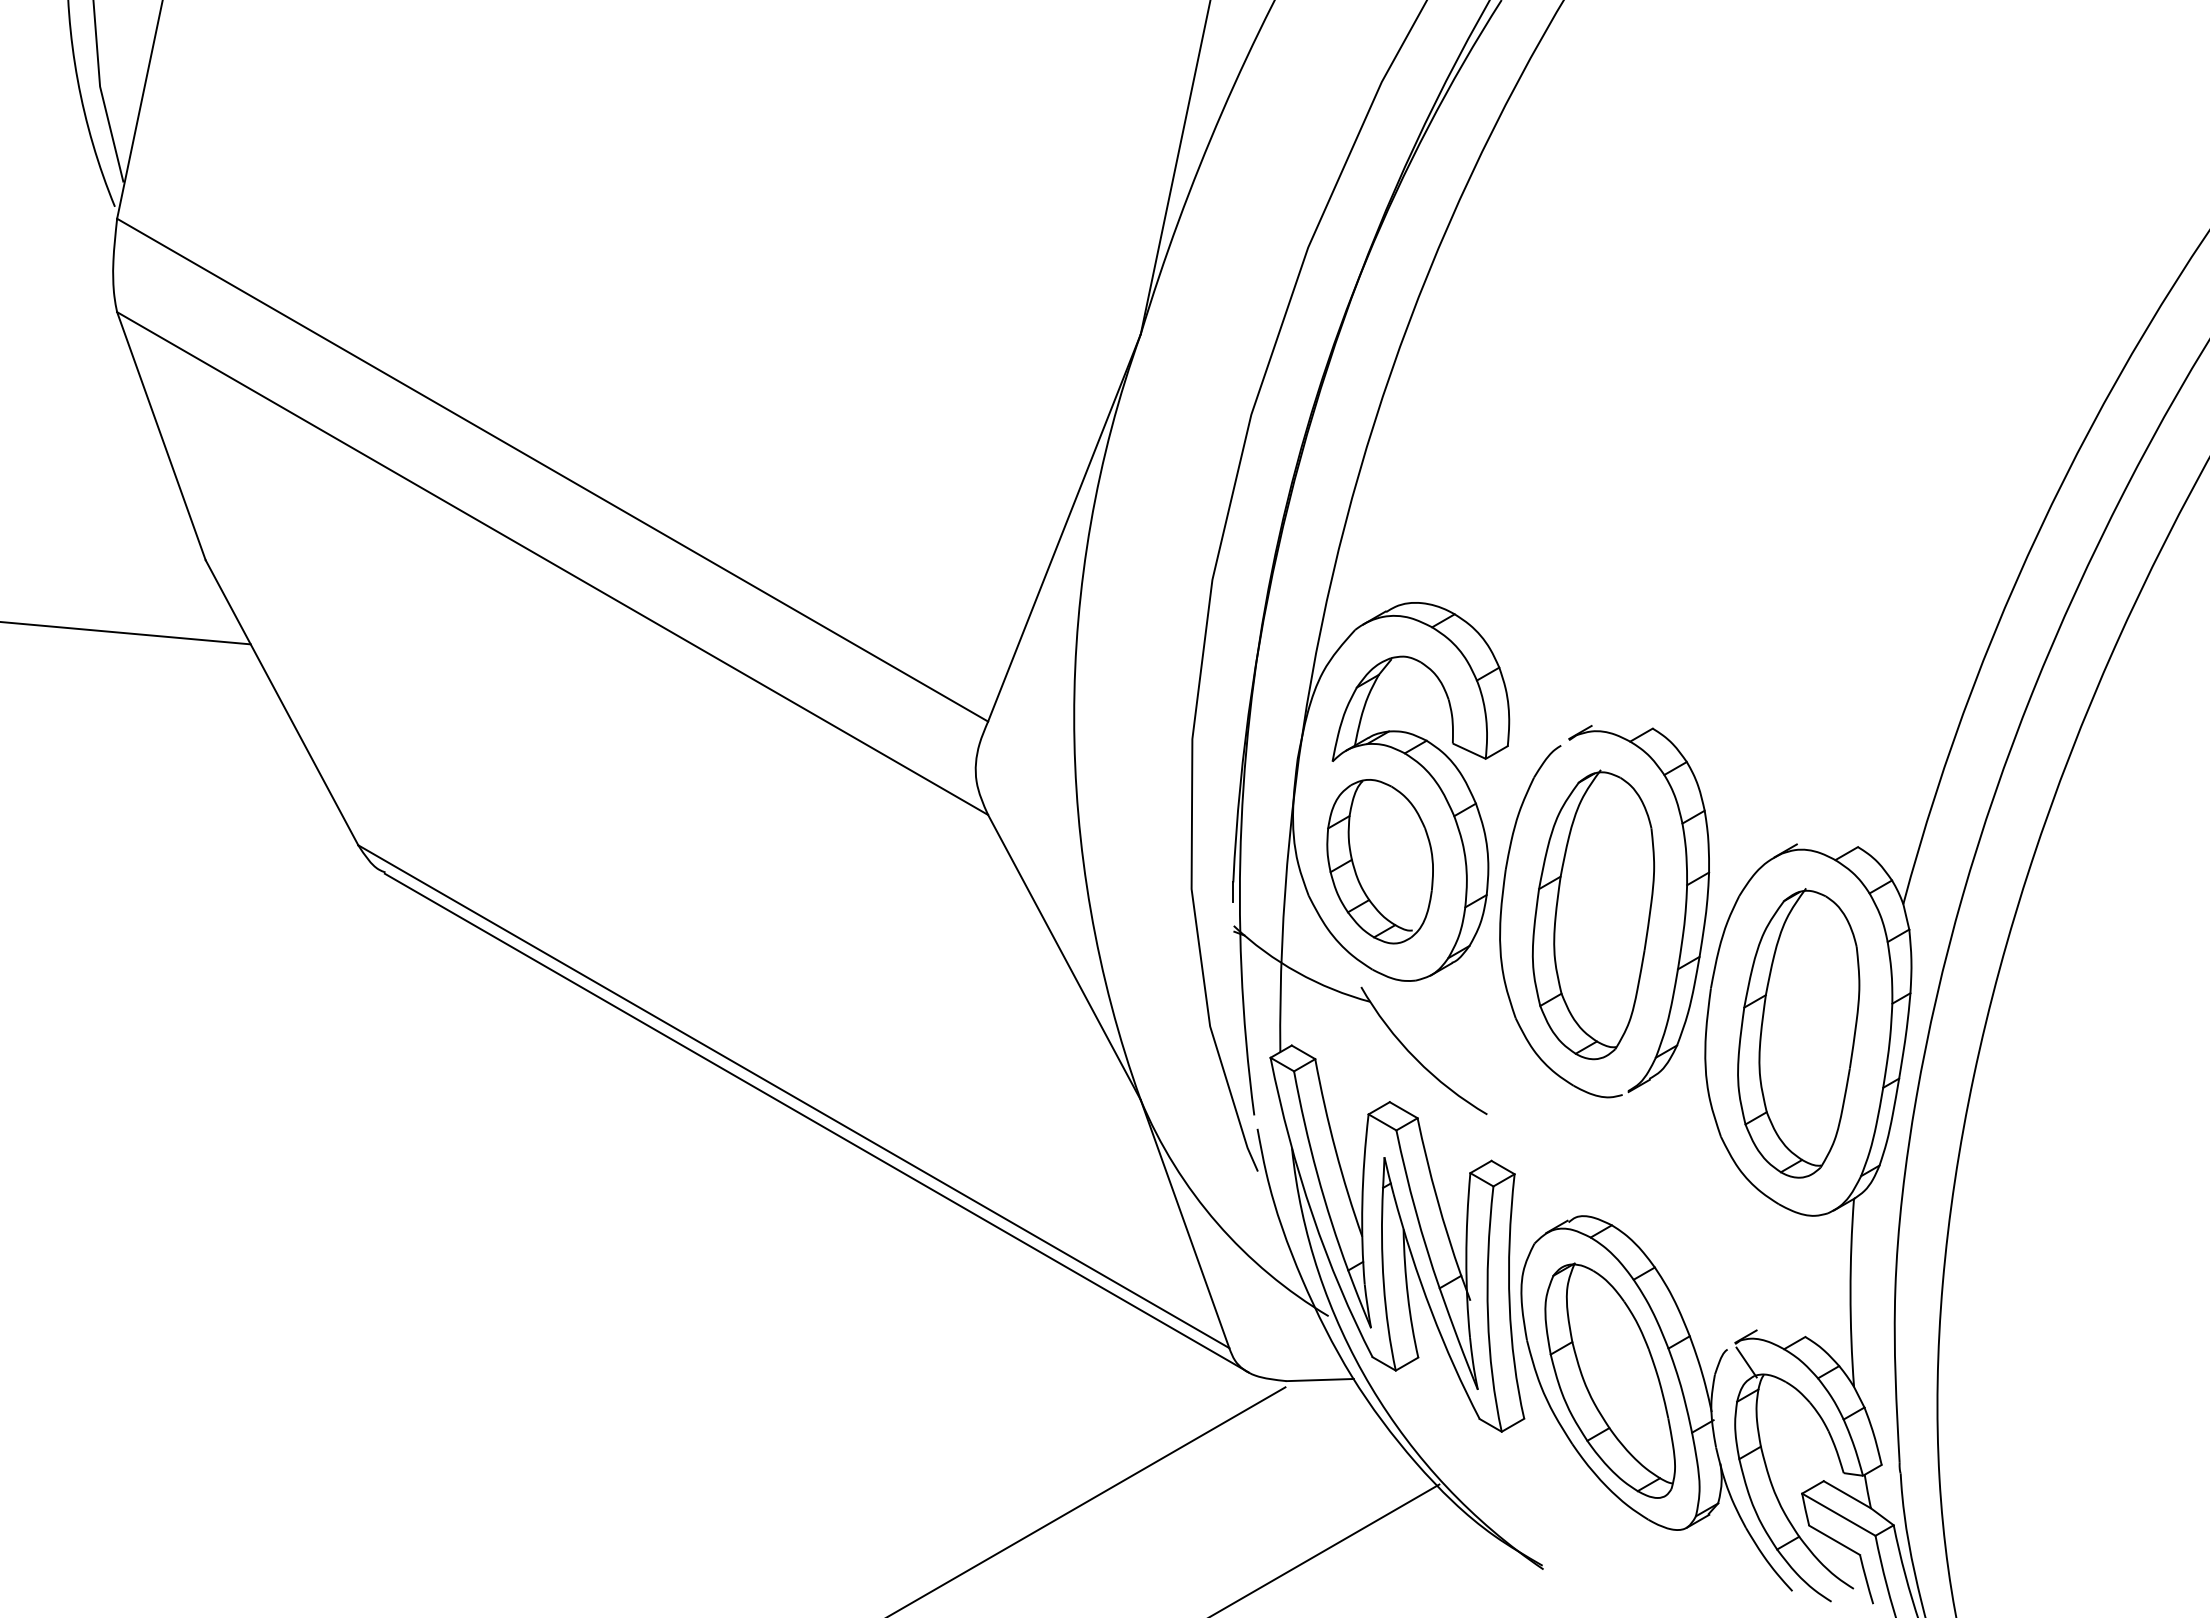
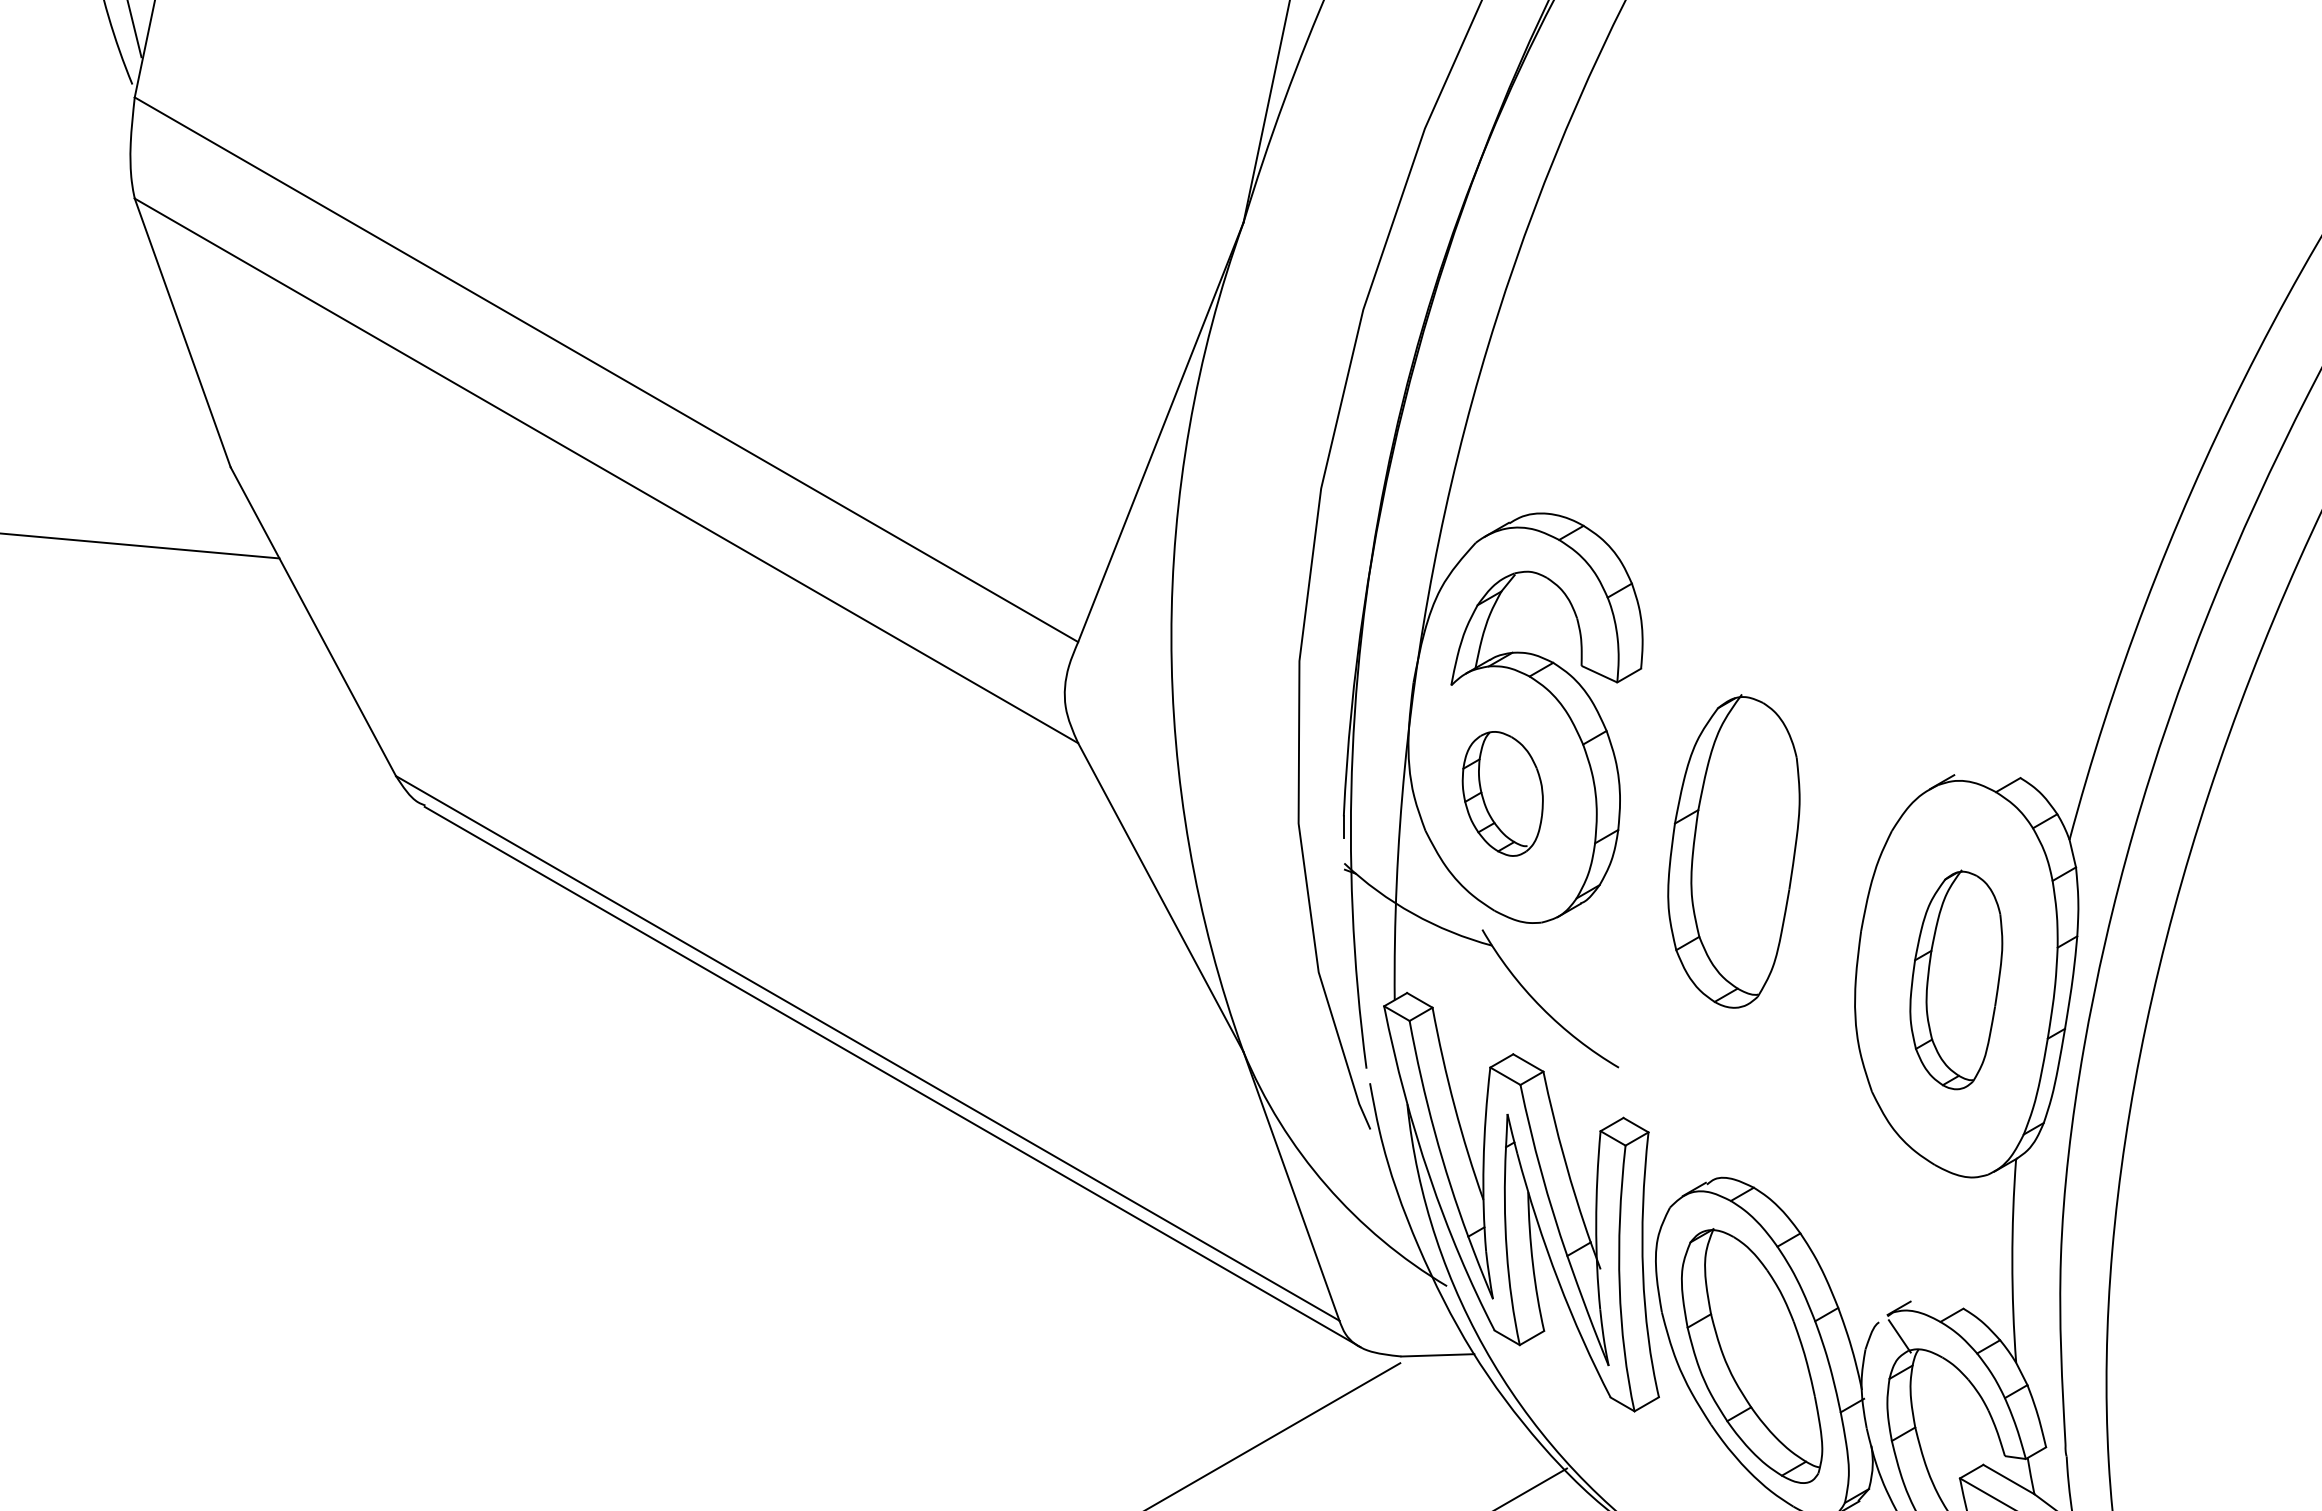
part: (1379, 861) -> (1502, 793), size x0.7
part: (1683, 920) -> (1831, 857), removed
part: (1798, 1033) -> (1956, 979), size x0.7

